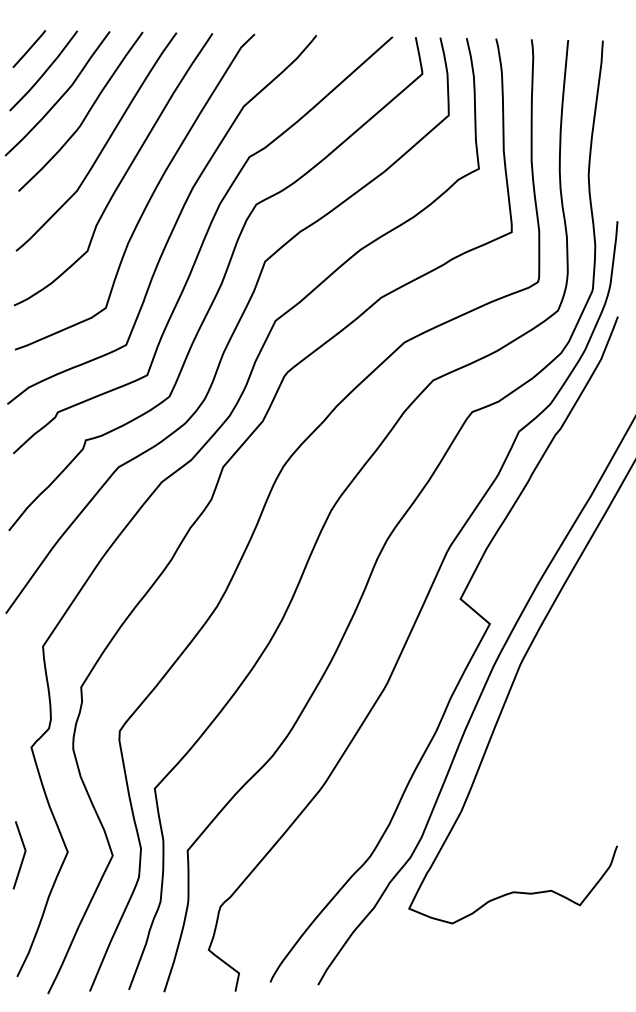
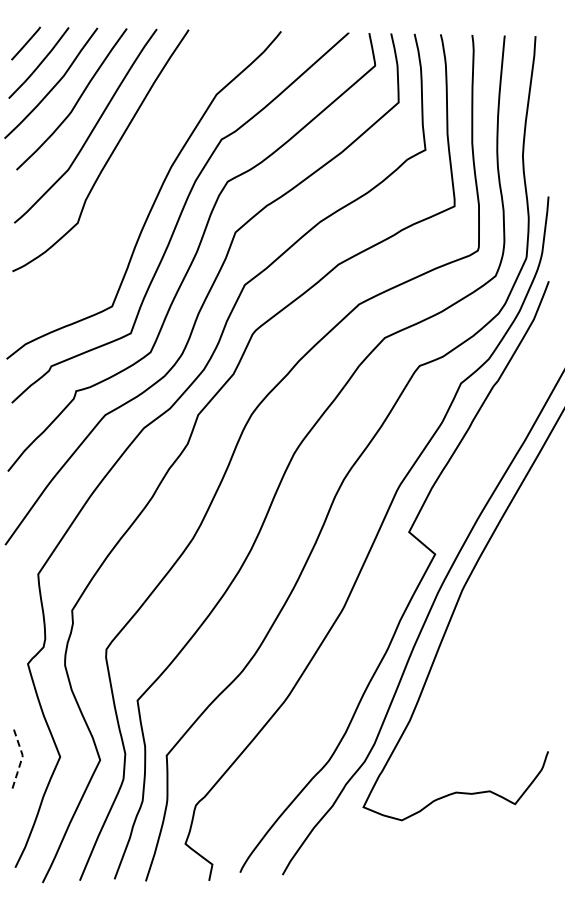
curve: (149, 198) -> (132, 176), removed
line: (24, 854) -> (21, 759), solid -> dashed

